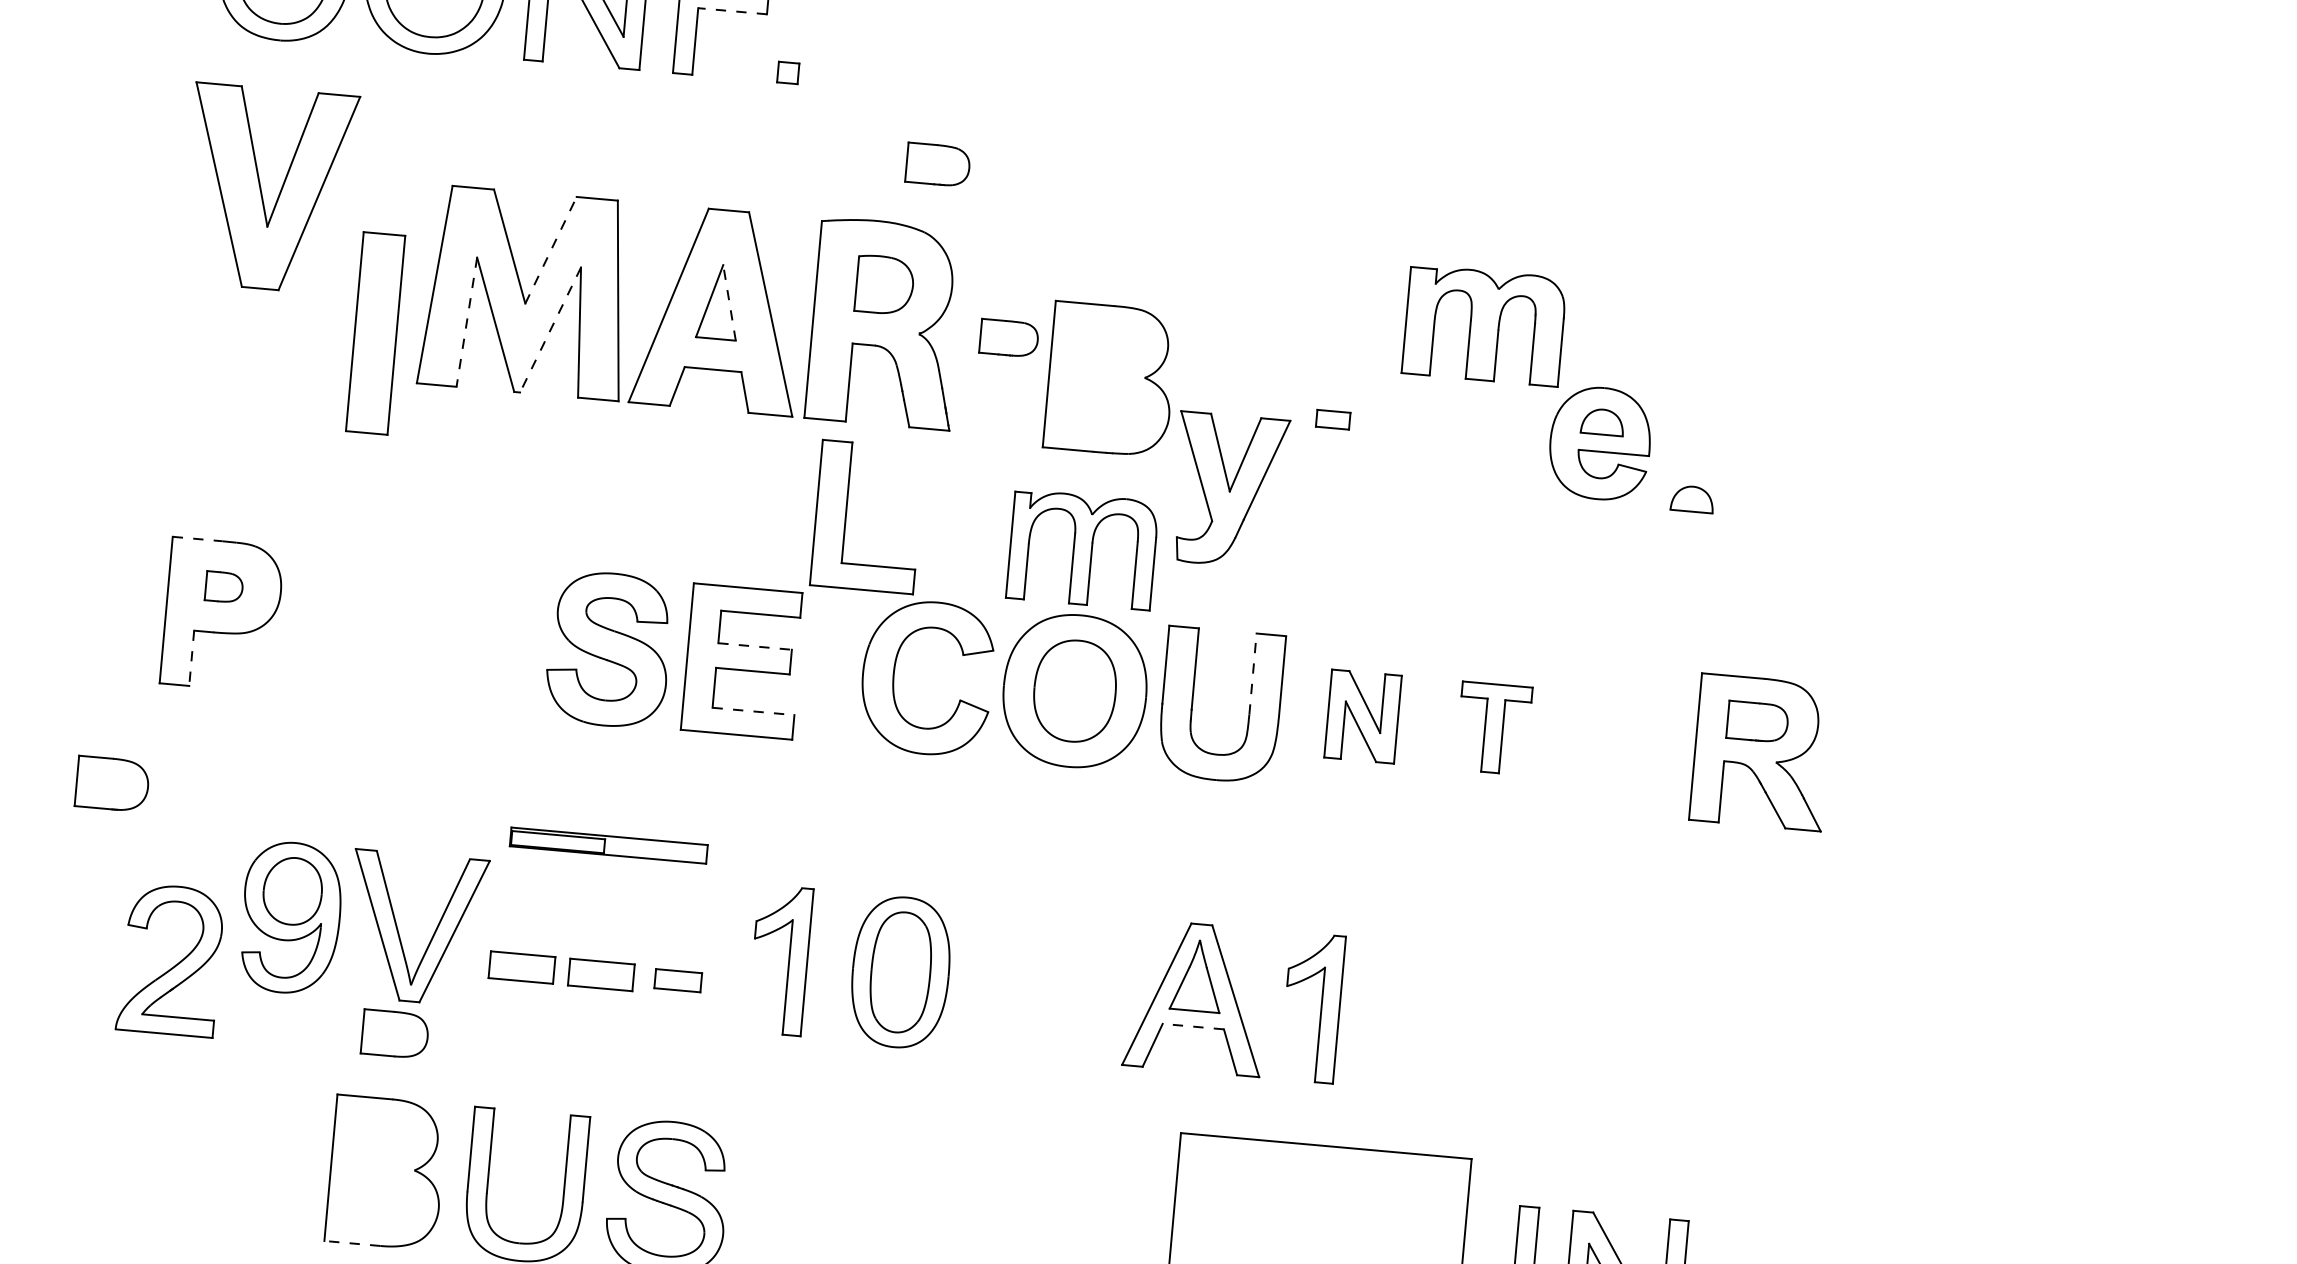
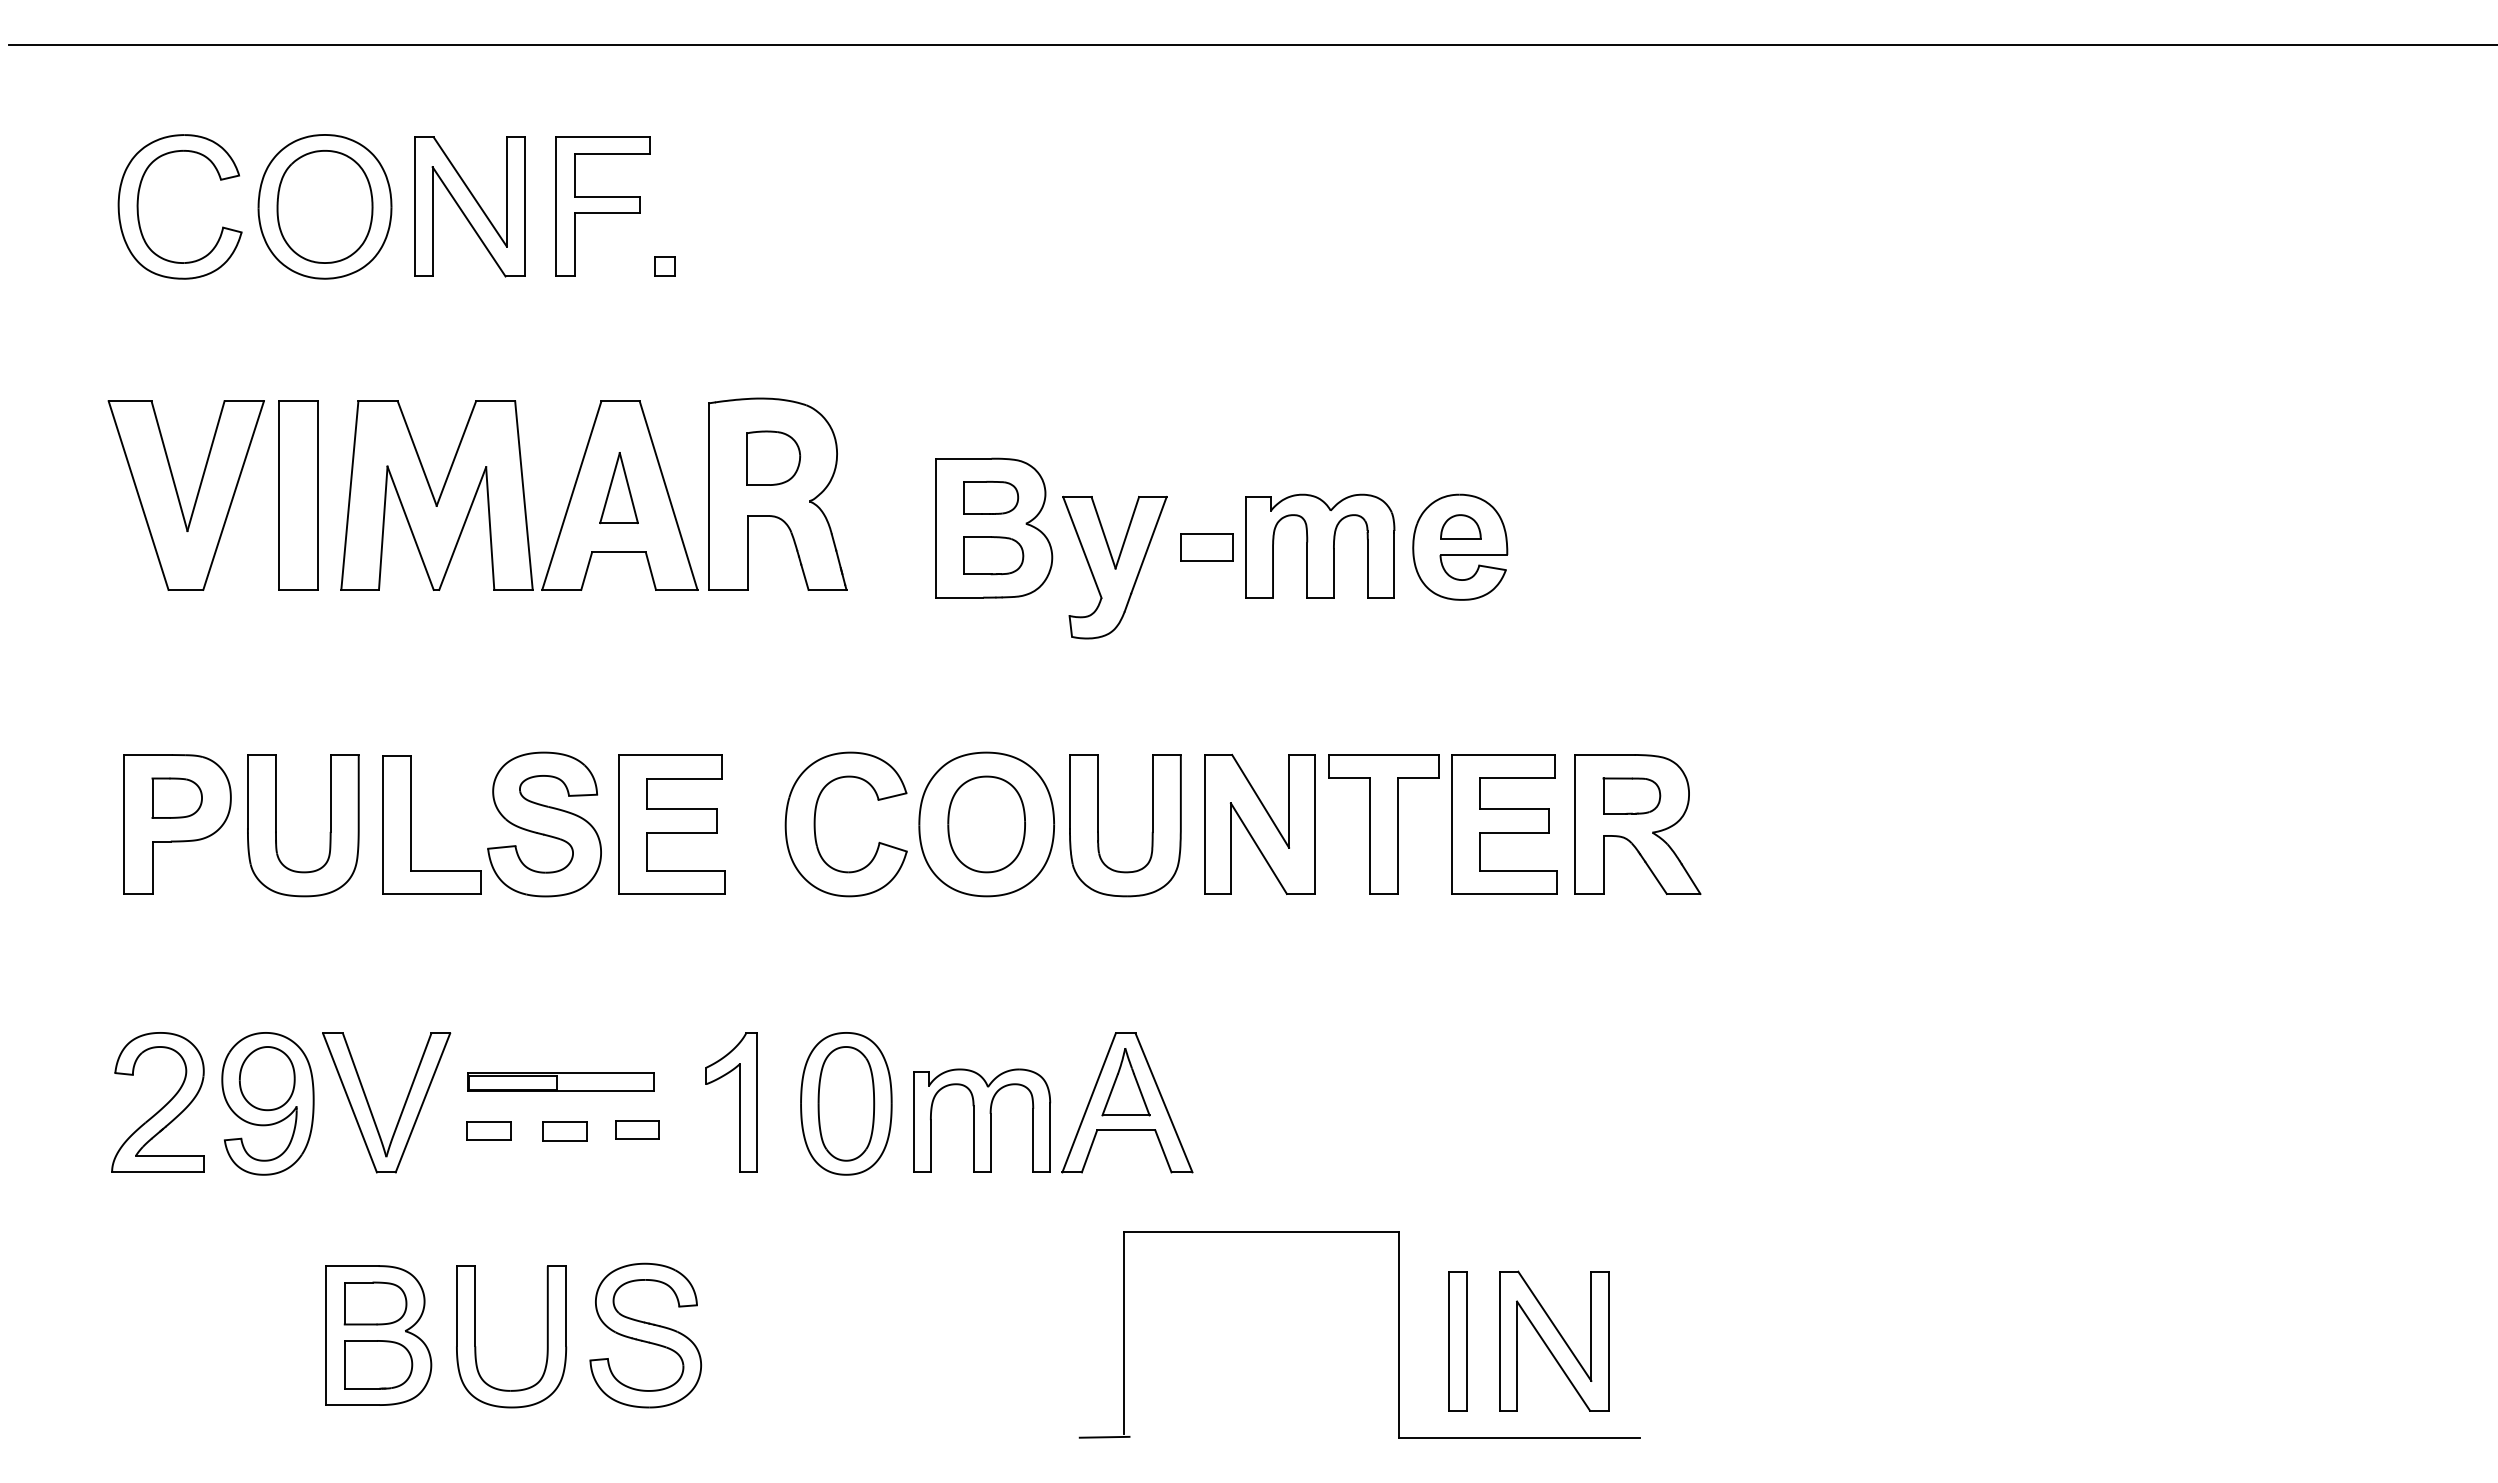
line: (732, 11) -> (607, 213), dashed -> solid
part: (937, 164) -> (993, 555), moved
part: (262, 190) -> (179, 497), moved
line: (551, 250) -> (456, 453), dashed -> solid
line: (729, 302) -> (628, 487), dashed -> solid
line: (467, 322) -> (383, 528), dashed -> solid
part: (1484, 325) -> (1320, 545), moved
line: (550, 329) -> (462, 528), dashed -> solid
part: (375, 333) -> (298, 495), moved
part: (1009, 337) -> (991, 497), moved
part: (1332, 419) -> (1206, 547), size x1.67
part: (1228, 490) -> (1114, 567), moved
part: (1692, 498) -> (1551, 591), removed
part: (846, 514) -> (411, 824), moved
line: (198, 539) -> (148, 755), dashed -> solid
part: (1083, 549) -> (982, 1120), moved
part: (223, 586) -> (176, 797), size x1.43
part: (381, 637) -> (329, 832), added
line: (754, 646) -> (681, 809), dashed -> solid
line: (191, 659) -> (152, 868), dashed -> solid
line: (1252, 673) -> (1152, 792), dashed -> solid
line: (753, 711) -> (685, 870), dashed -> solid
part: (1362, 715) -> (1259, 823), size x1.67
part: (1493, 728) -> (1383, 824), size x1.67
part: (1620, 739) -> (1504, 824), added
part: (112, 783) -> (378, 1364), moved
part: (608, 845) -> (560, 1081), moved
part: (173, 965) -> (161, 1107), moved
part: (521, 966) -> (488, 1130), size x0.71
part: (601, 975) -> (564, 1131), size x0.71
part: (1320, 1008) -> (1244, 1102), removed
line: (1192, 1026) -> (1125, 1130), dashed -> solid
part: (395, 1034) -> (375, 1303), moved
line: (351, 1243) -> (352, 1405), dashed -> solid

